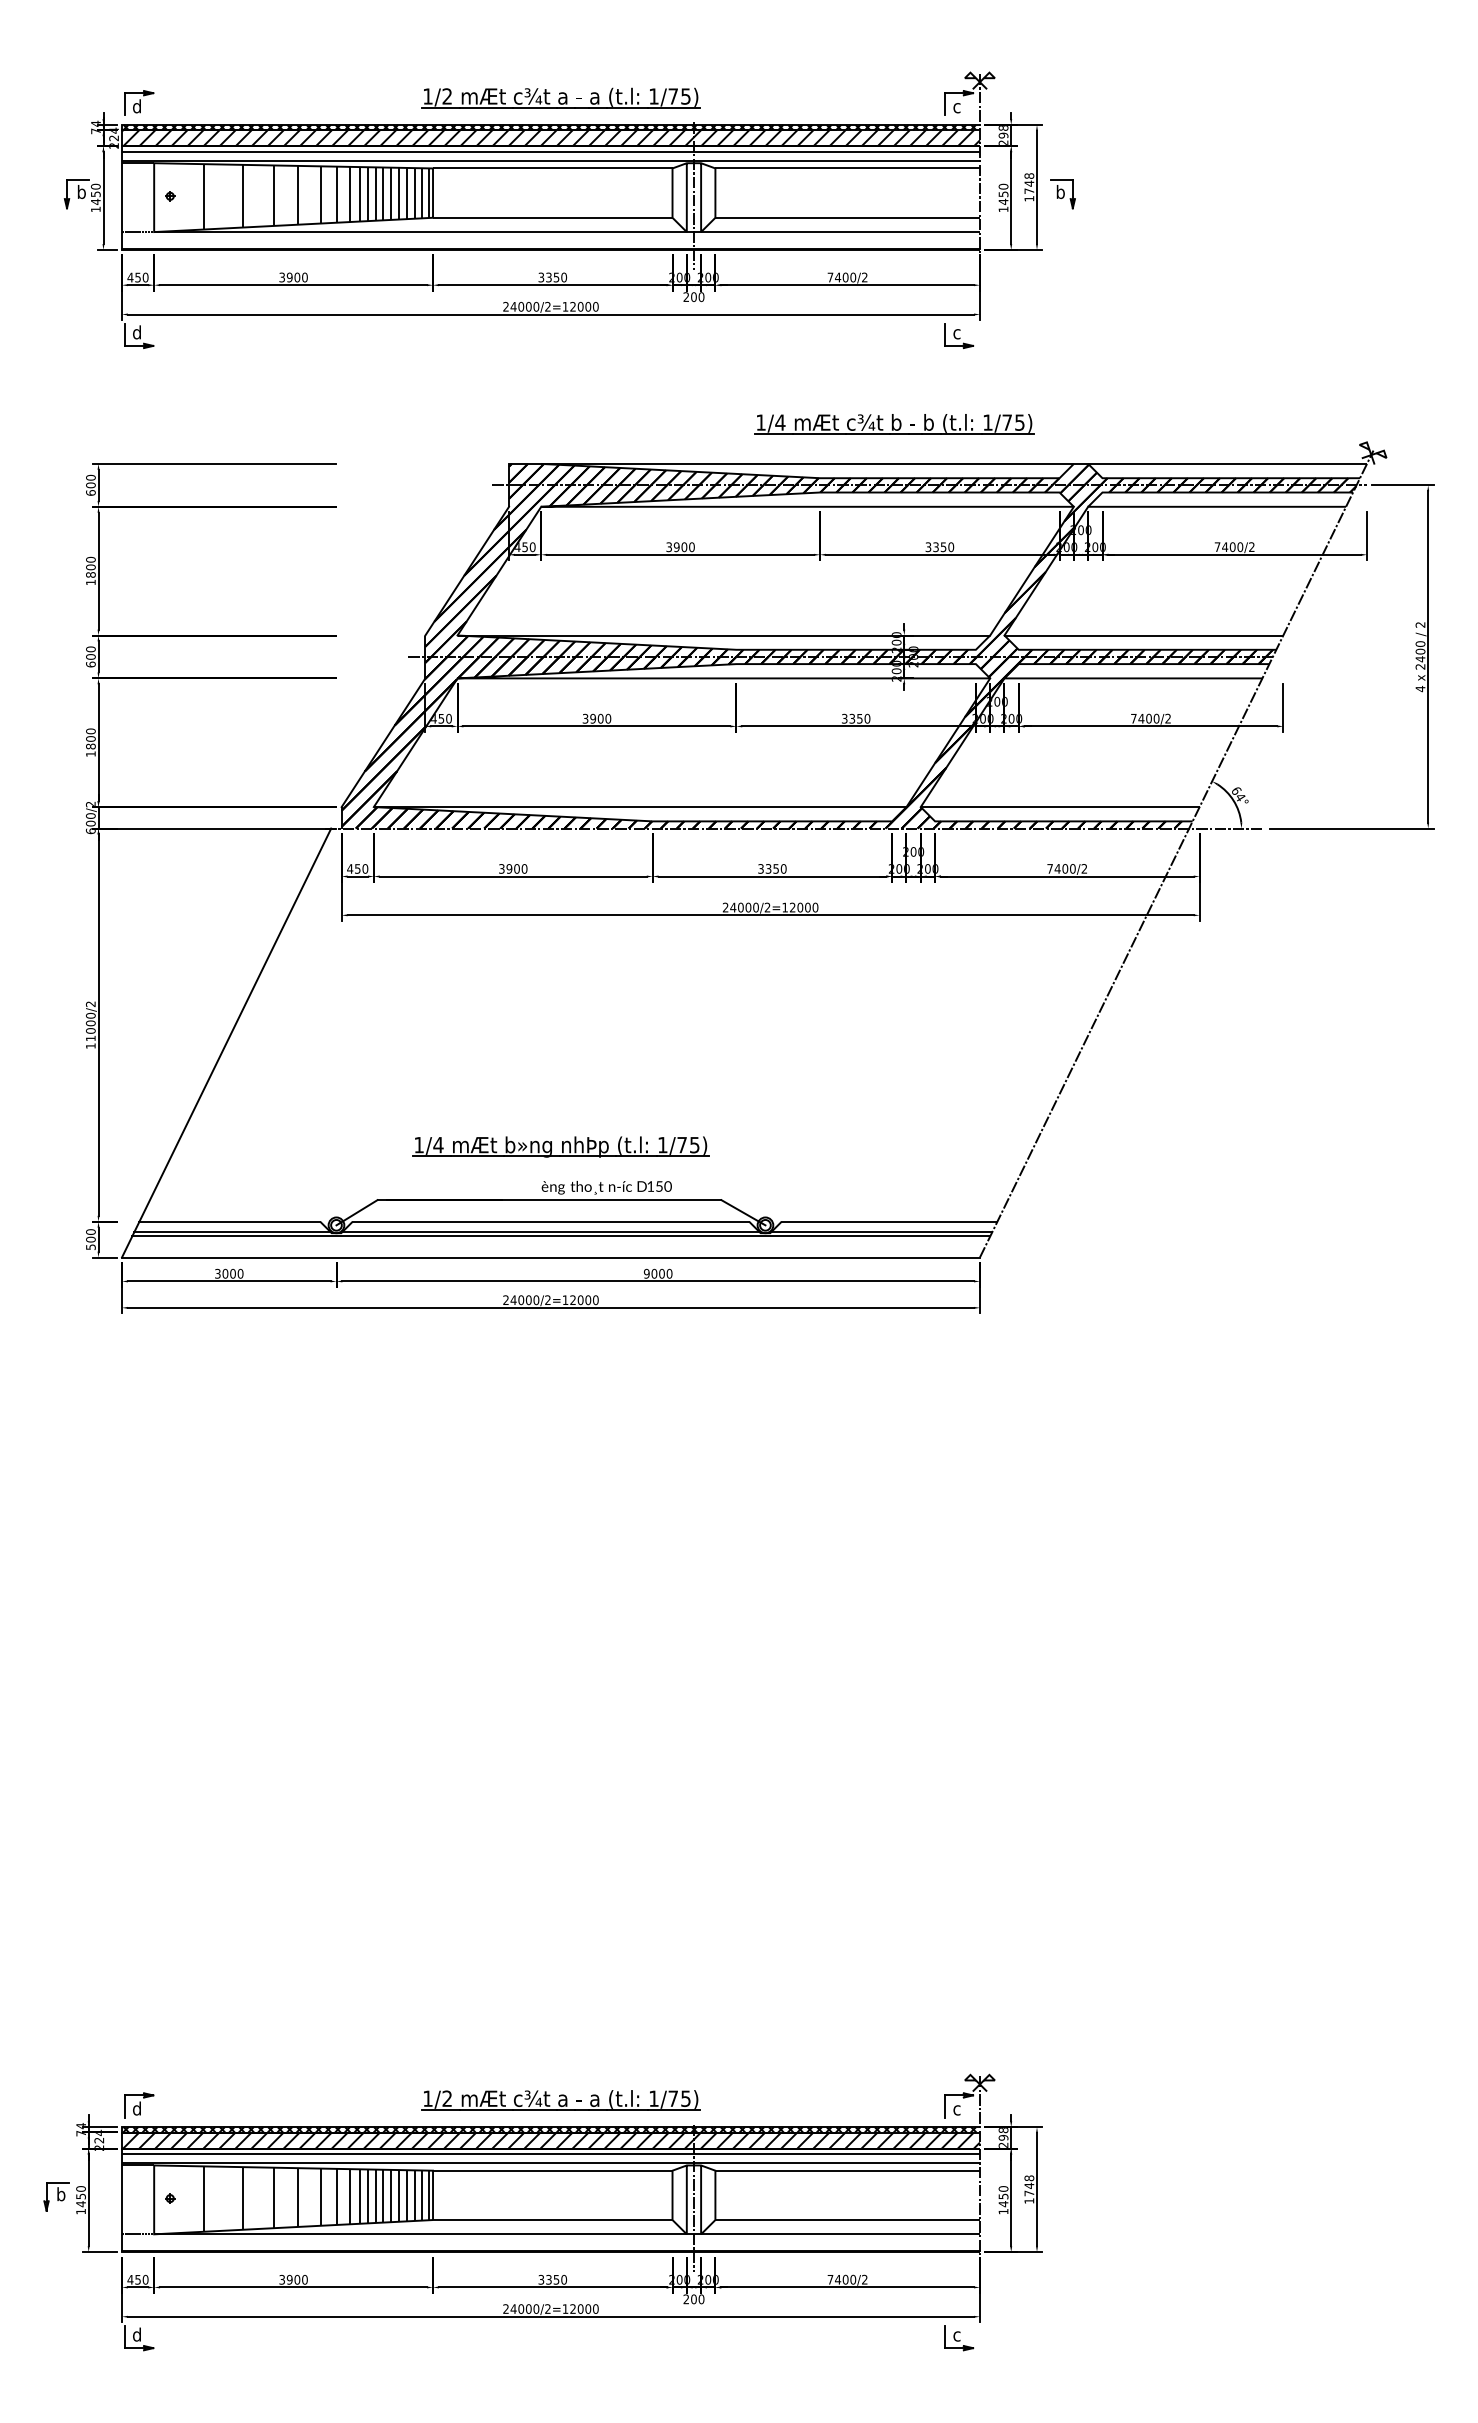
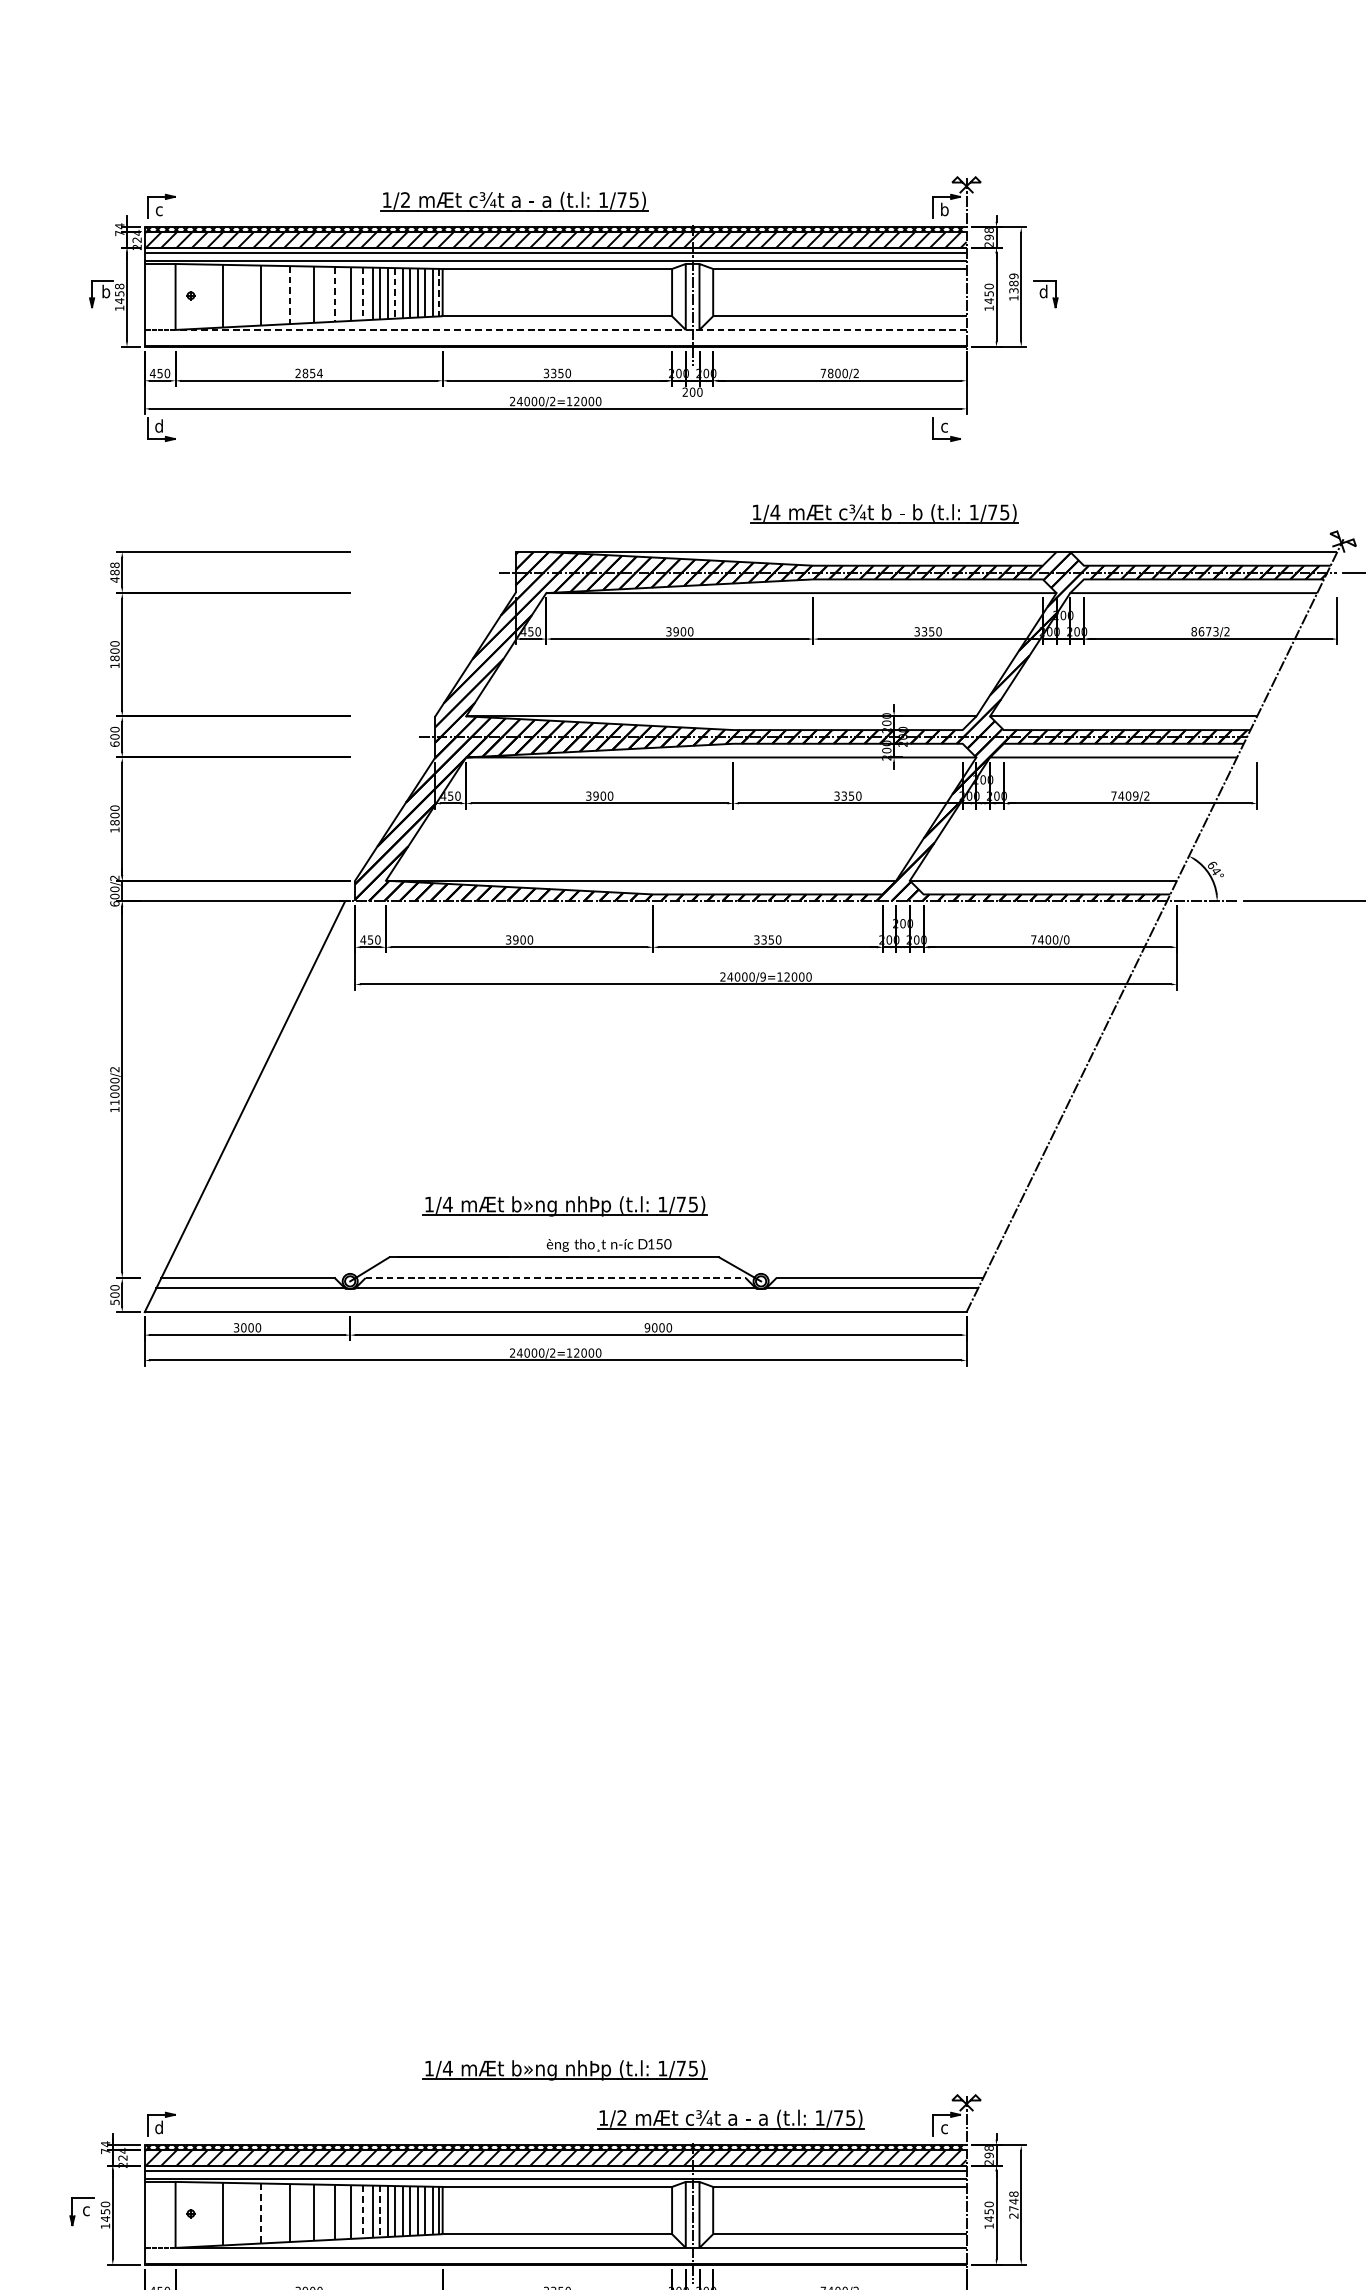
part: (560, 97) -> (514, 201), moved
text: (136, 106) -> (158, 209), d -> c
text: (957, 106) -> (945, 209), c -> b
text: (1029, 183) -> (1014, 283), 1748 -> 1389
text: (95, 186) -> (119, 286), 1450 -> 1458
text: (1060, 192) -> (1043, 292), b -> d
line: (428, 193) -> (438, 292), solid -> dashed
line: (320, 194) -> (334, 293), solid -> dashed
line: (349, 194) -> (362, 293), solid -> dashed
line: (383, 194) -> (395, 293), solid -> dashed
line: (273, 196) -> (289, 295), solid -> dashed
line: (567, 232) -> (571, 330), solid -> dashed
text: (293, 277) -> (309, 373), 3900 -> 2854
text: (838, 277) -> (831, 373), 7400/2 -> 7800/2
text: (90, 485) -> (114, 572), 600 -> 488
text: (1228, 547) -> (1204, 632), 7400/2 -> 8673/2
text: (1156, 718) -> (1135, 795), 7400/2 -> 7409/2
text: (1084, 868) -> (1066, 939), 7400/2 -> 7400/0
text: (767, 907) -> (763, 976), 24000/2=12000 -> 24000/9=12000
line: (551, 1221) -> (556, 1277), solid -> dashed
line: (561, 1236) -> (565, 1292), removed
part: (560, 2048) -> (564, 2069), added
part: (560, 2100) -> (730, 2119), moved
text: (61, 2194) -> (86, 2209), b -> c
line: (349, 2196) -> (362, 2211), solid -> dashed
line: (367, 2196) -> (379, 2211), solid -> dashed
line: (243, 2198) -> (261, 2213), solid -> dashed
text: (1029, 2200) -> (1014, 2215), 1748 -> 2748

